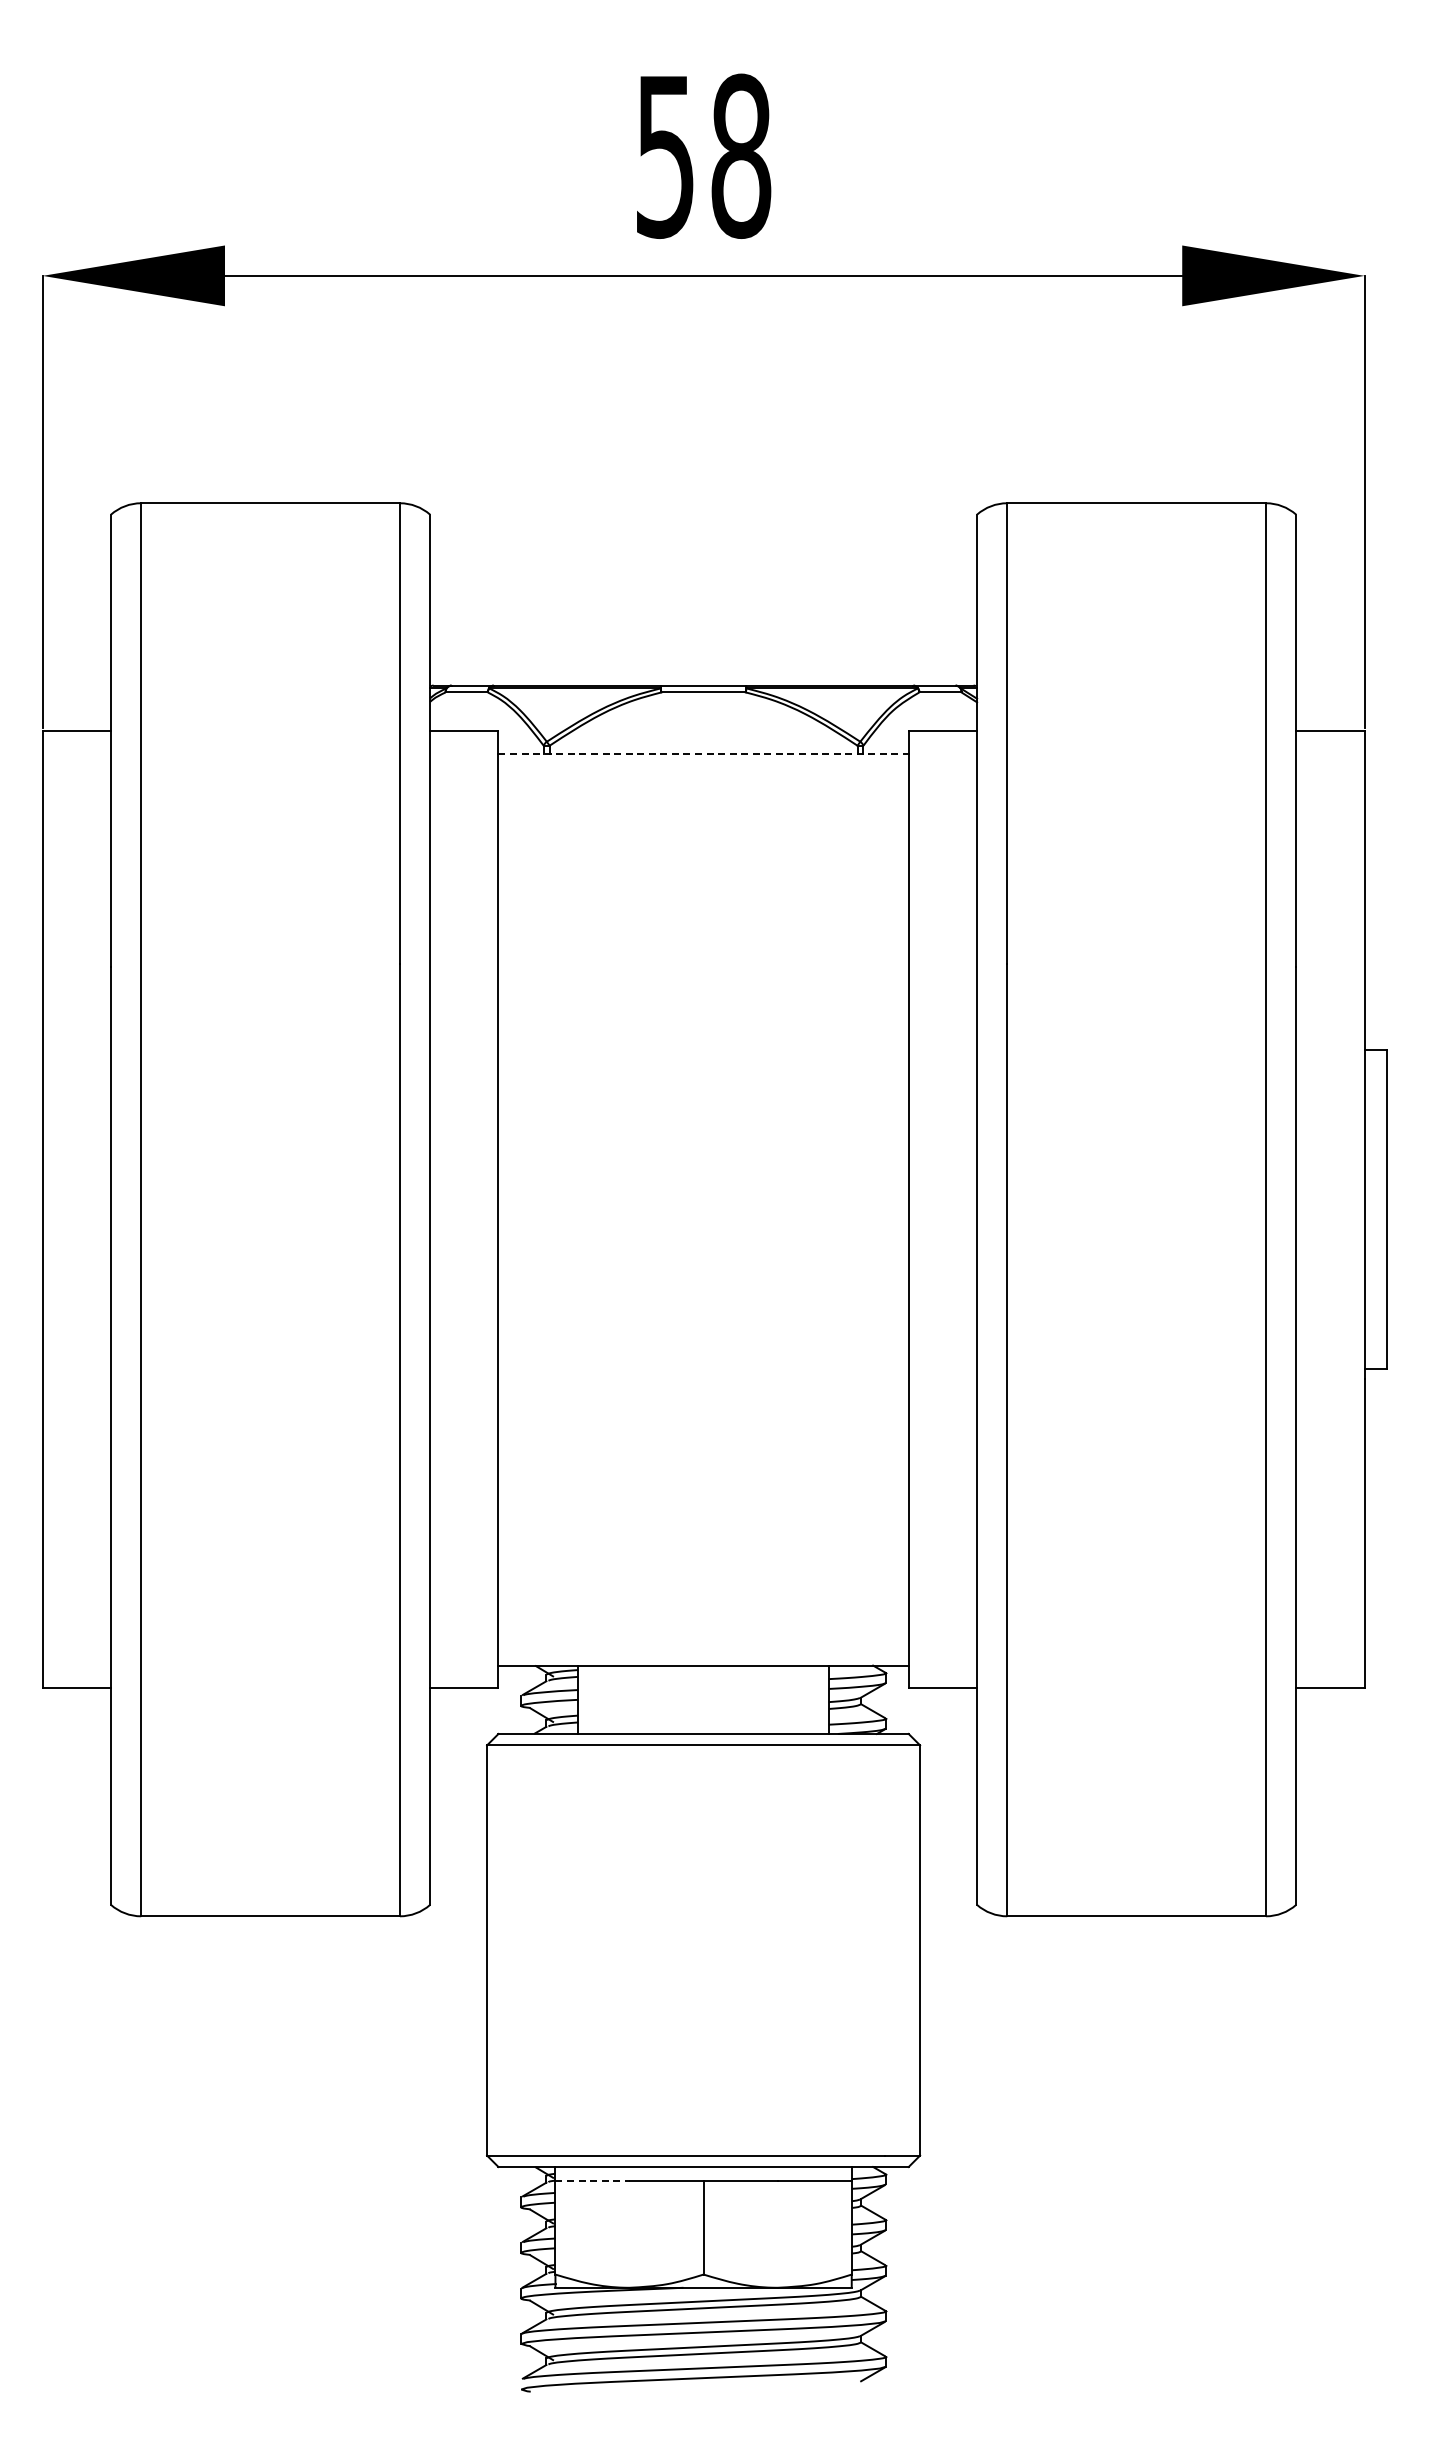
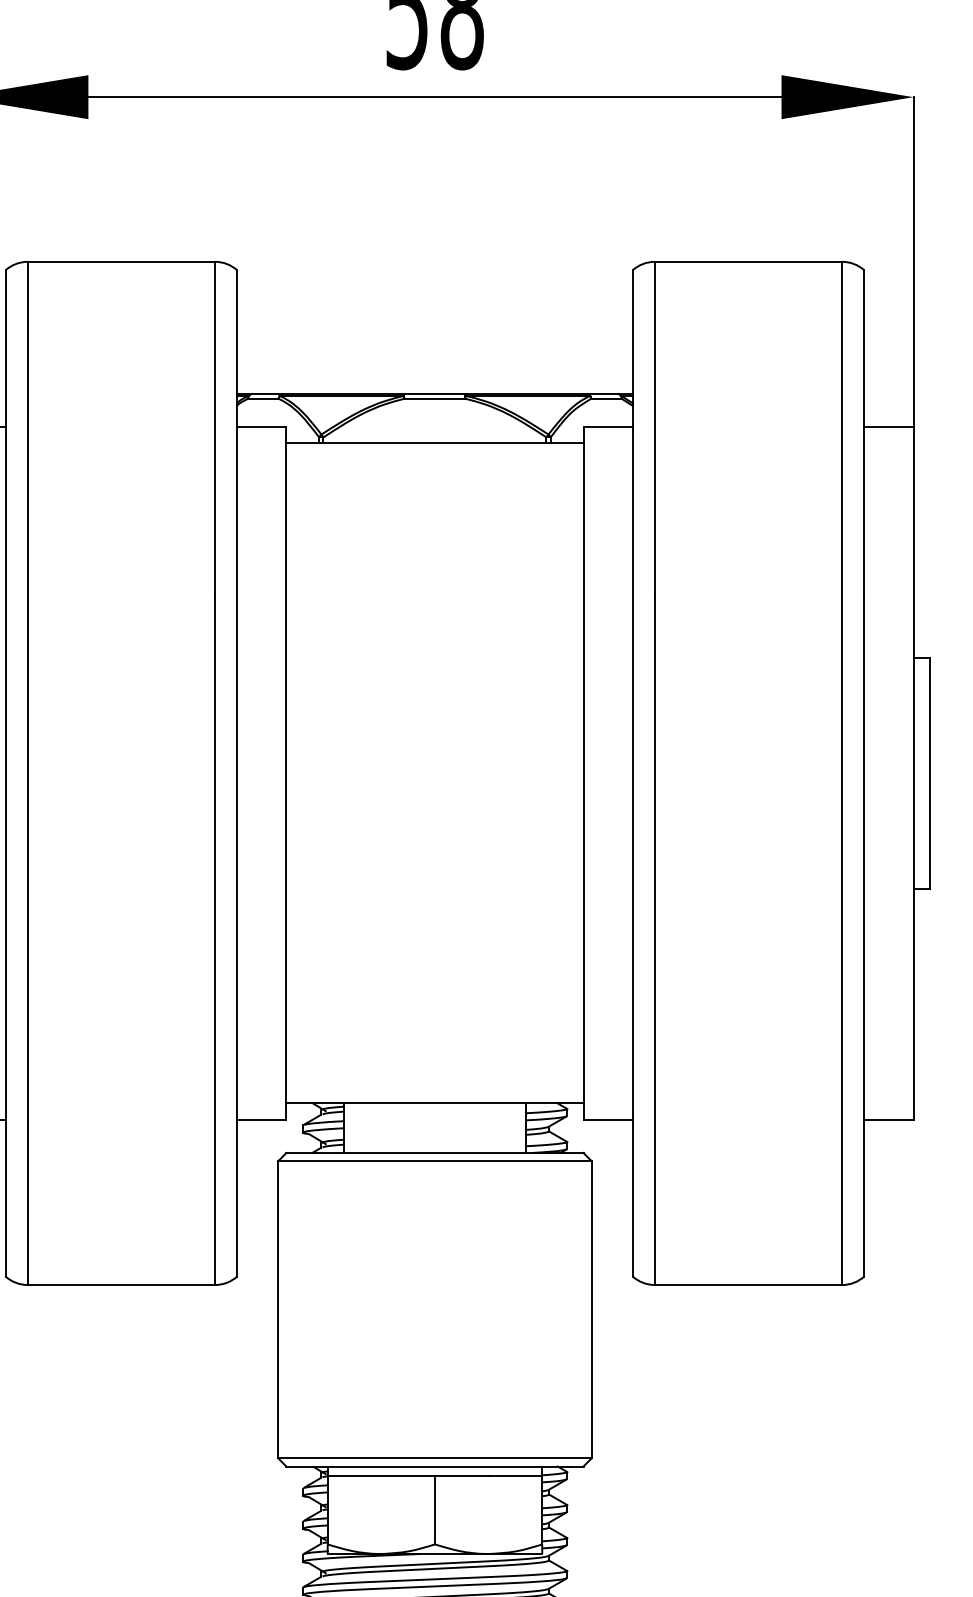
line: (704, 753) -> (435, 443), dashed -> solid
line: (592, 2180) -> (354, 1476), dashed -> solid

